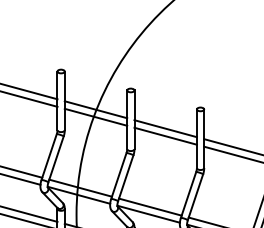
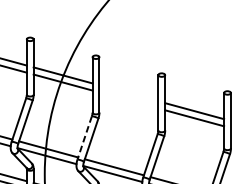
line: (165, 128) -> (128, 93), removed
line: (165, 135) -> (128, 99), removed
line: (118, 176) -> (84, 138), solid -> dashed

